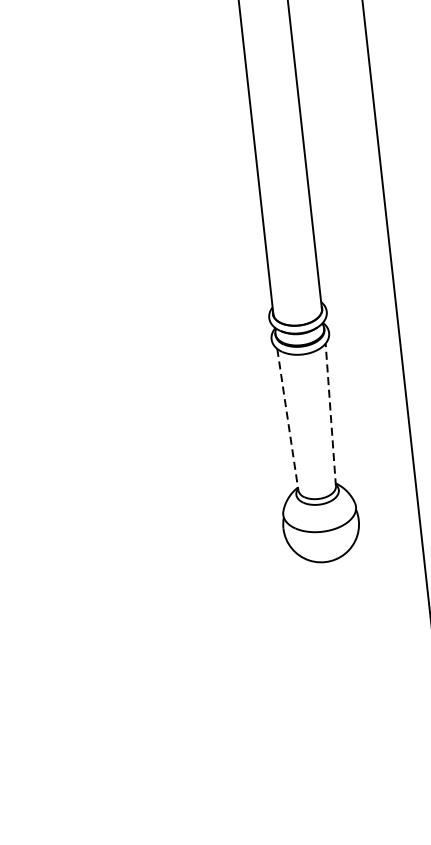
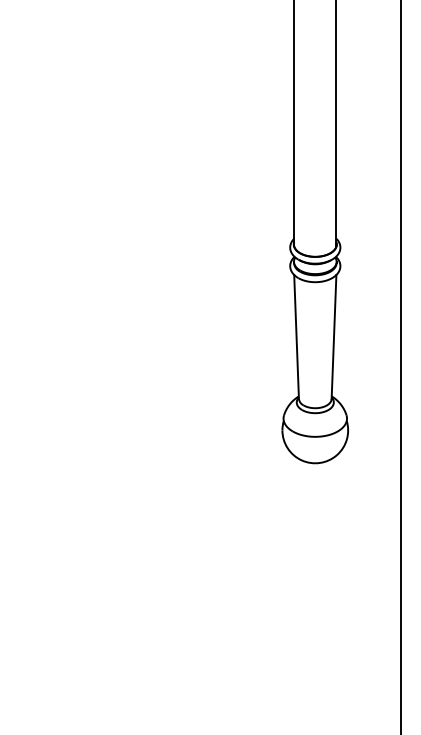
line: (331, 414) -> (334, 336), dashed -> solid
line: (287, 420) -> (296, 337), dashed -> solid

